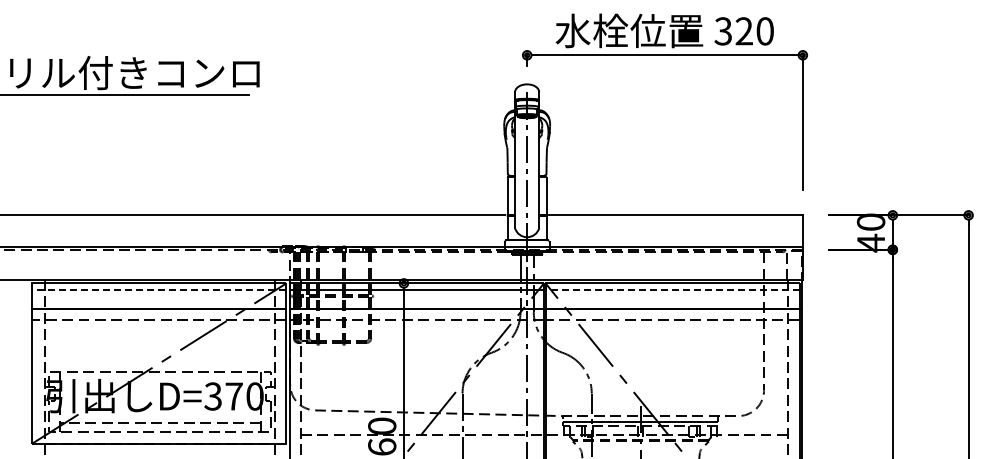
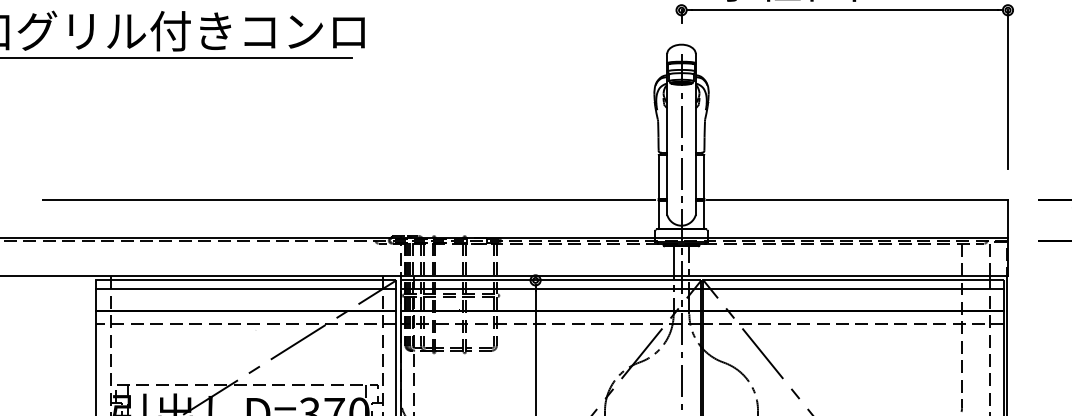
line: (158, 290) -> (245, 288), dashed -> solid
line: (672, 290) -> (853, 288), dashed -> solid

